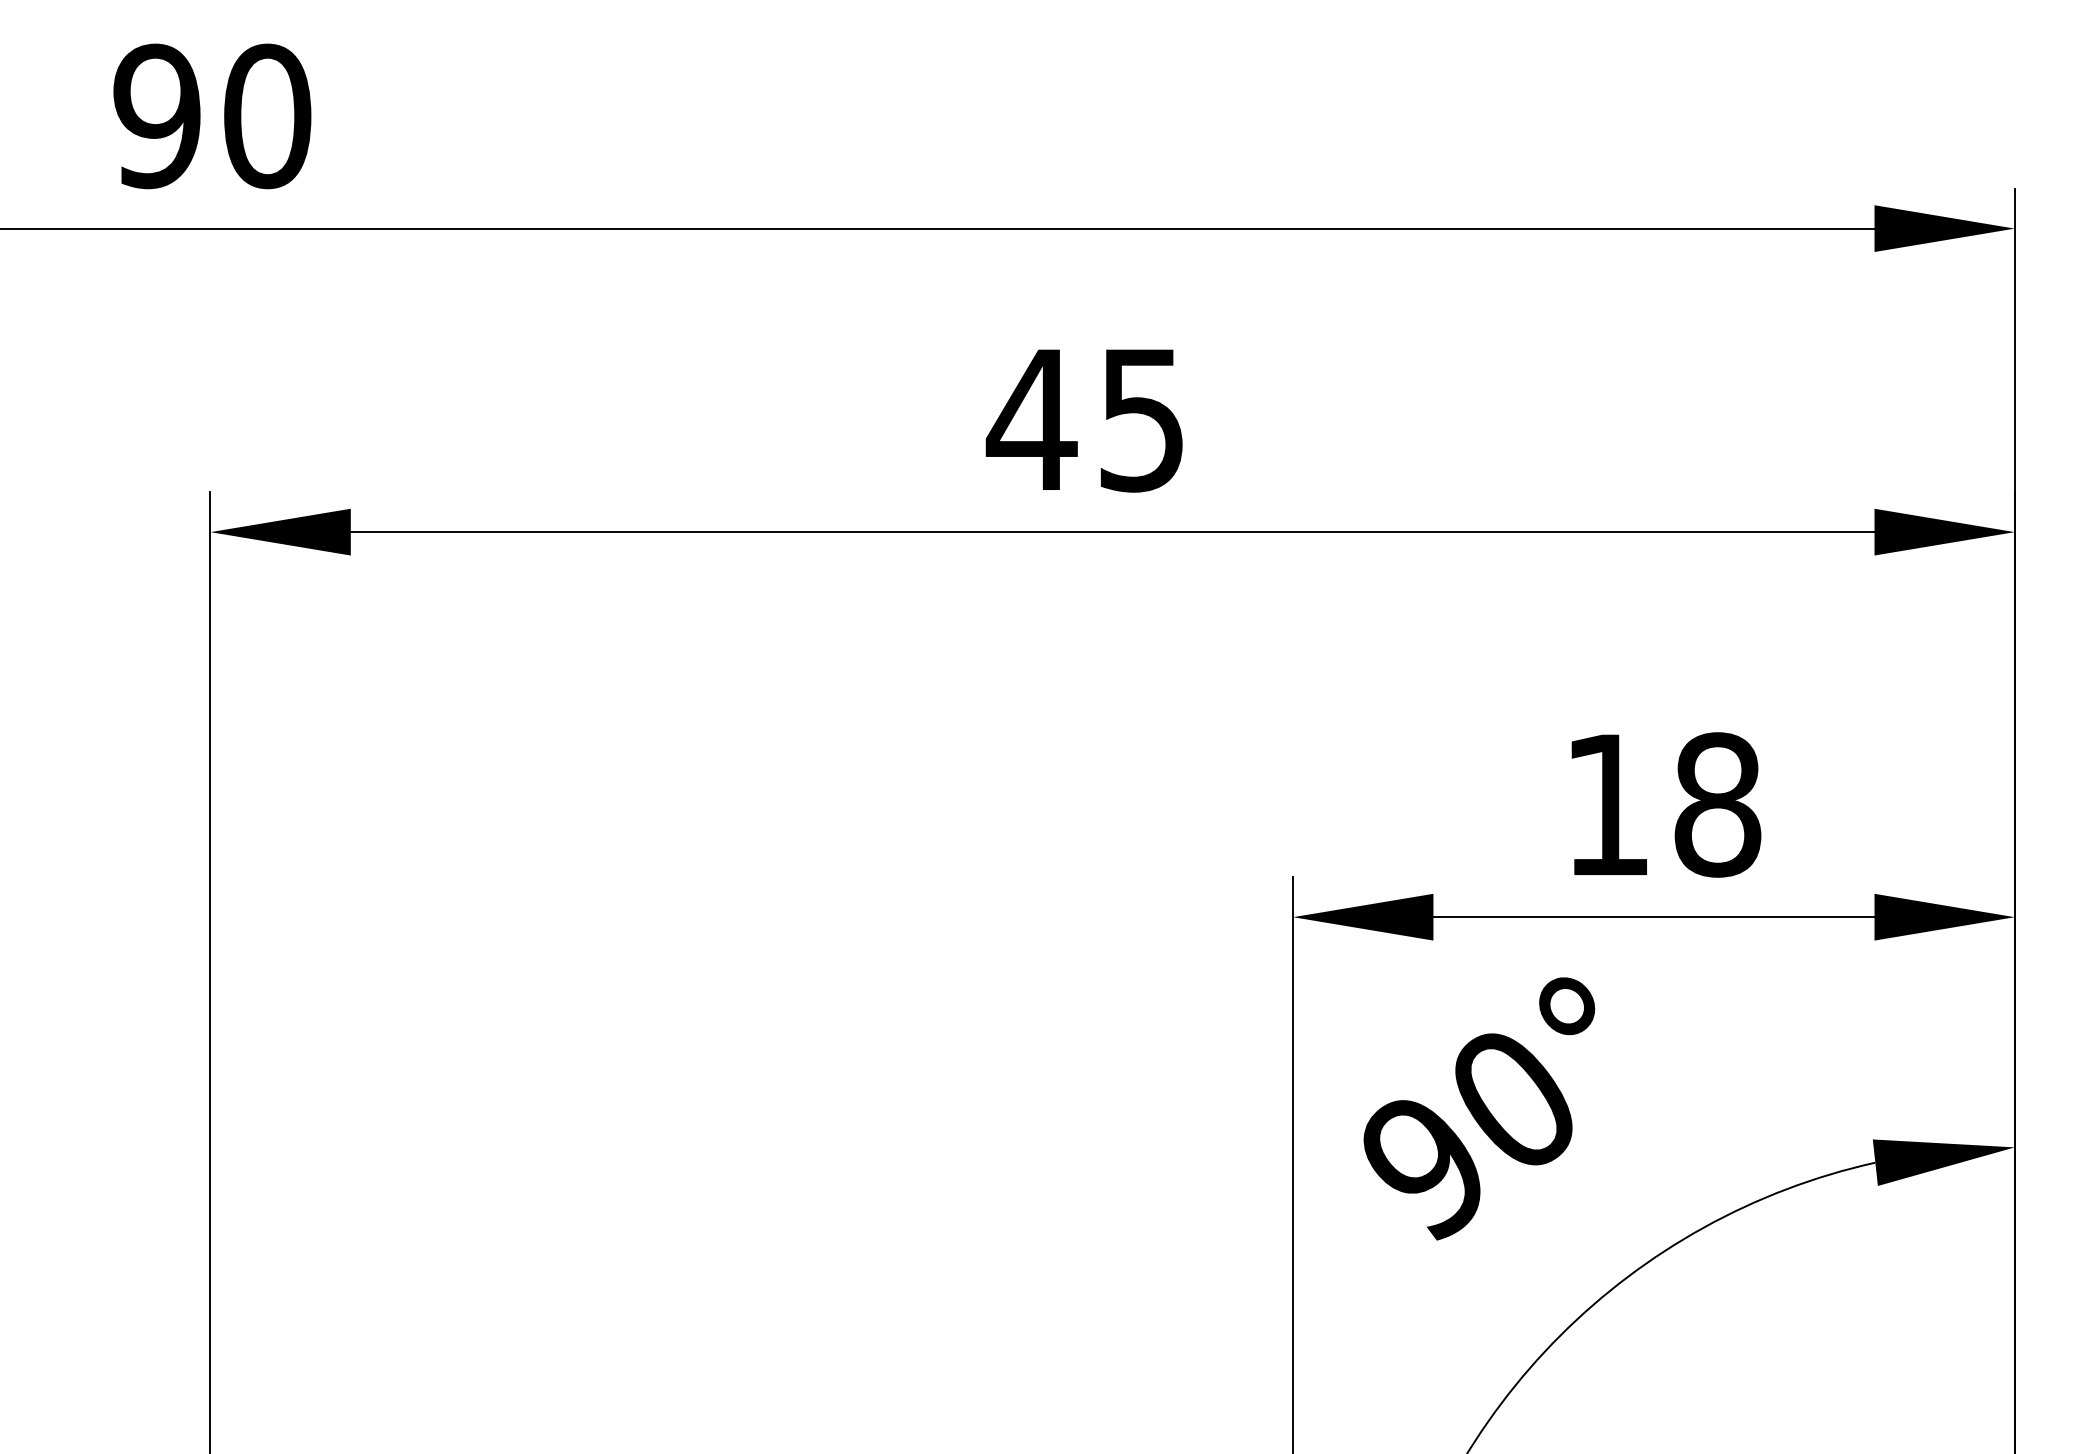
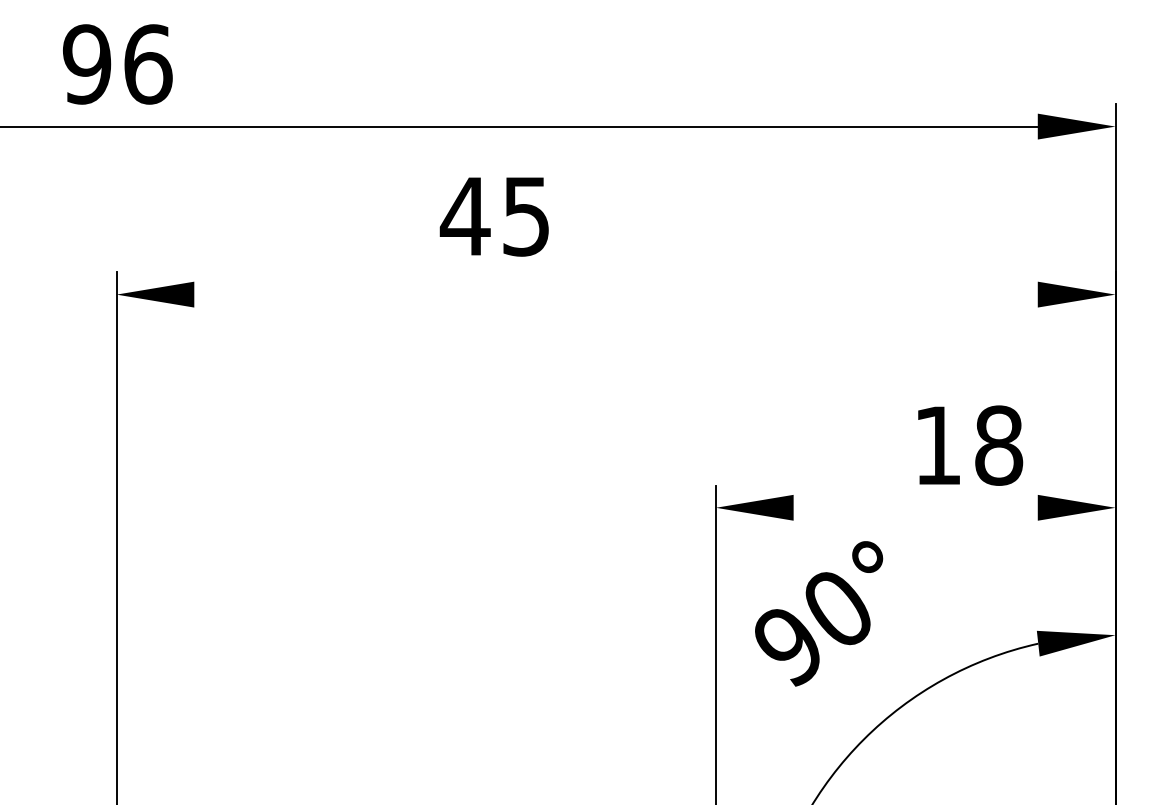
text: (268, 116) -> (148, 64), 90 -> 96
text: (1082, 419) -> (493, 216), moved
line: (1111, 531) -> (615, 294), removed
text: (1666, 804) -> (970, 445), moved
line: (1653, 916) -> (915, 507), removed

